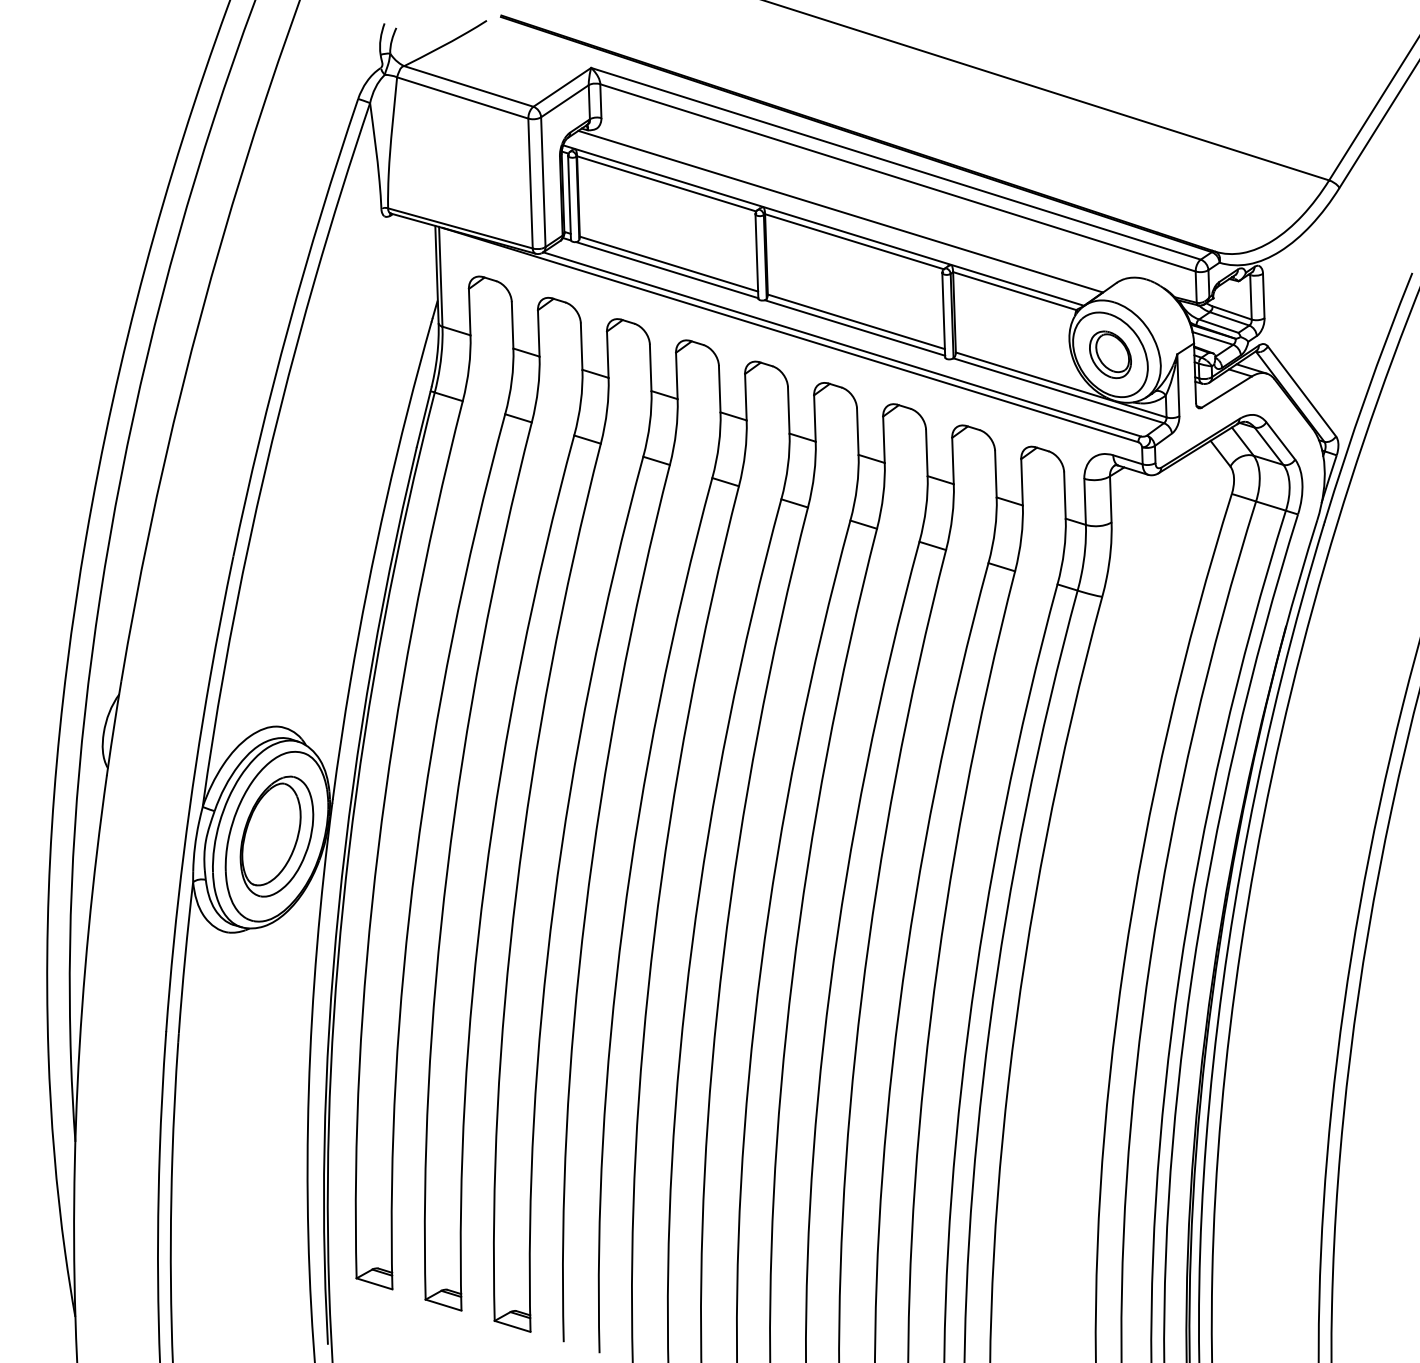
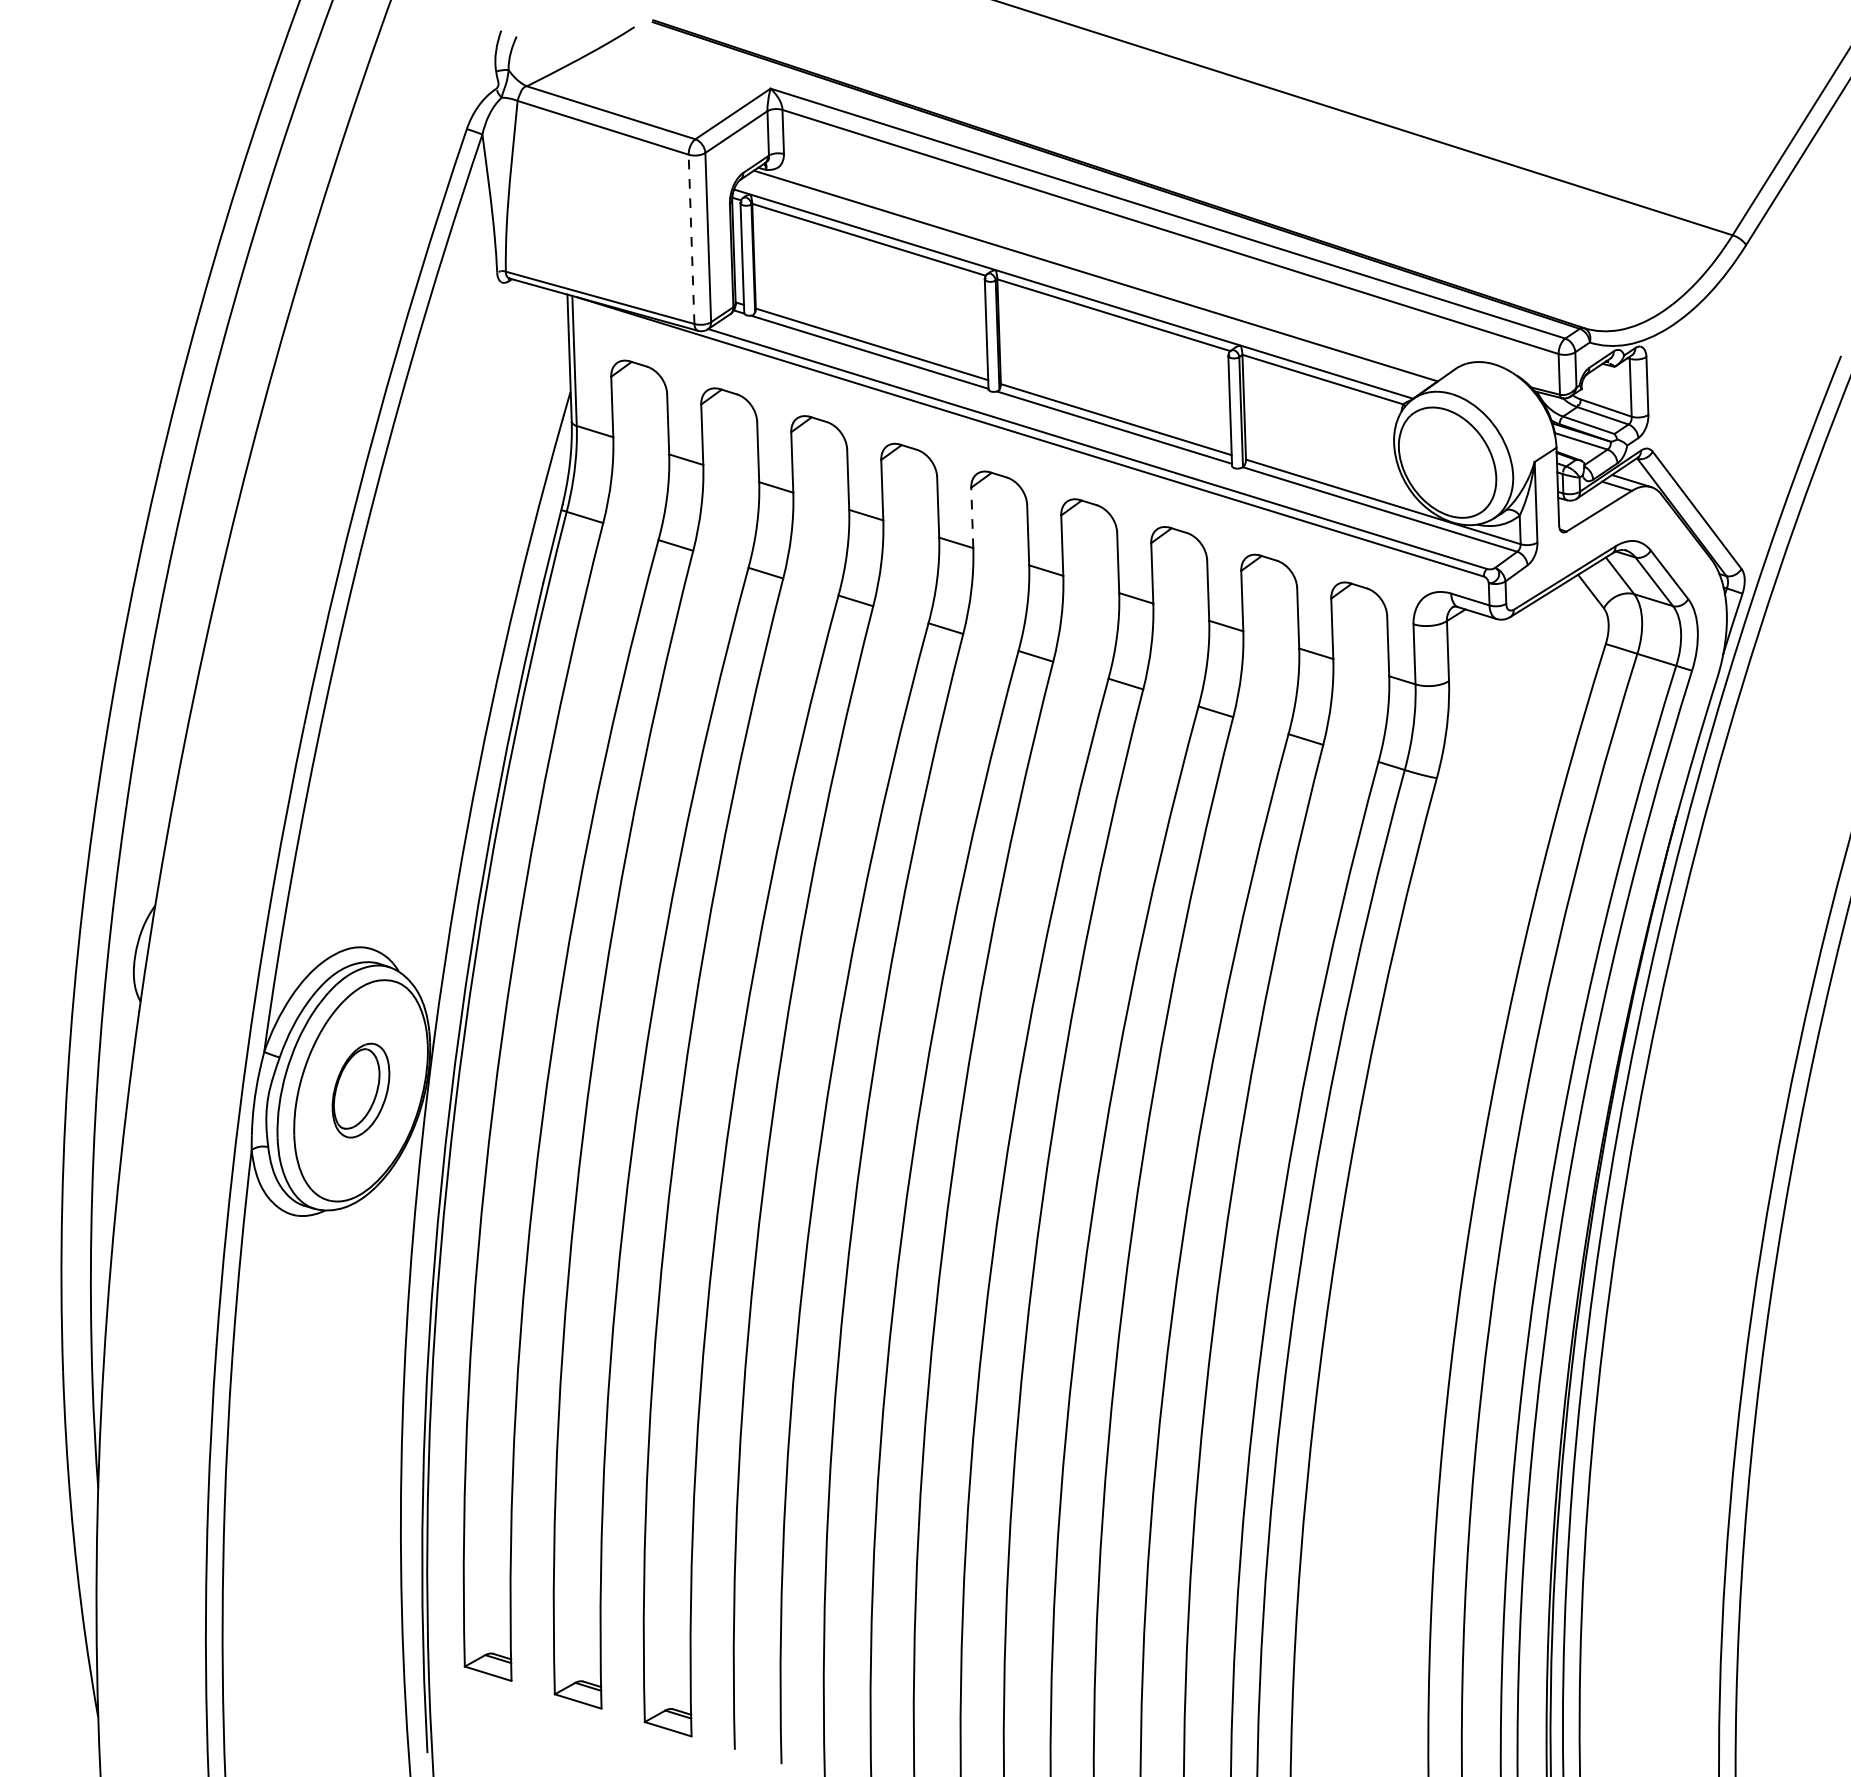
line: (530, 183) -> (691, 239), solid -> dashed
part: (1110, 354) -> (1447, 462), removed
line: (746, 396) -> (972, 517), solid -> dashed
part: (276, 836) -> (360, 1090), size x0.6

